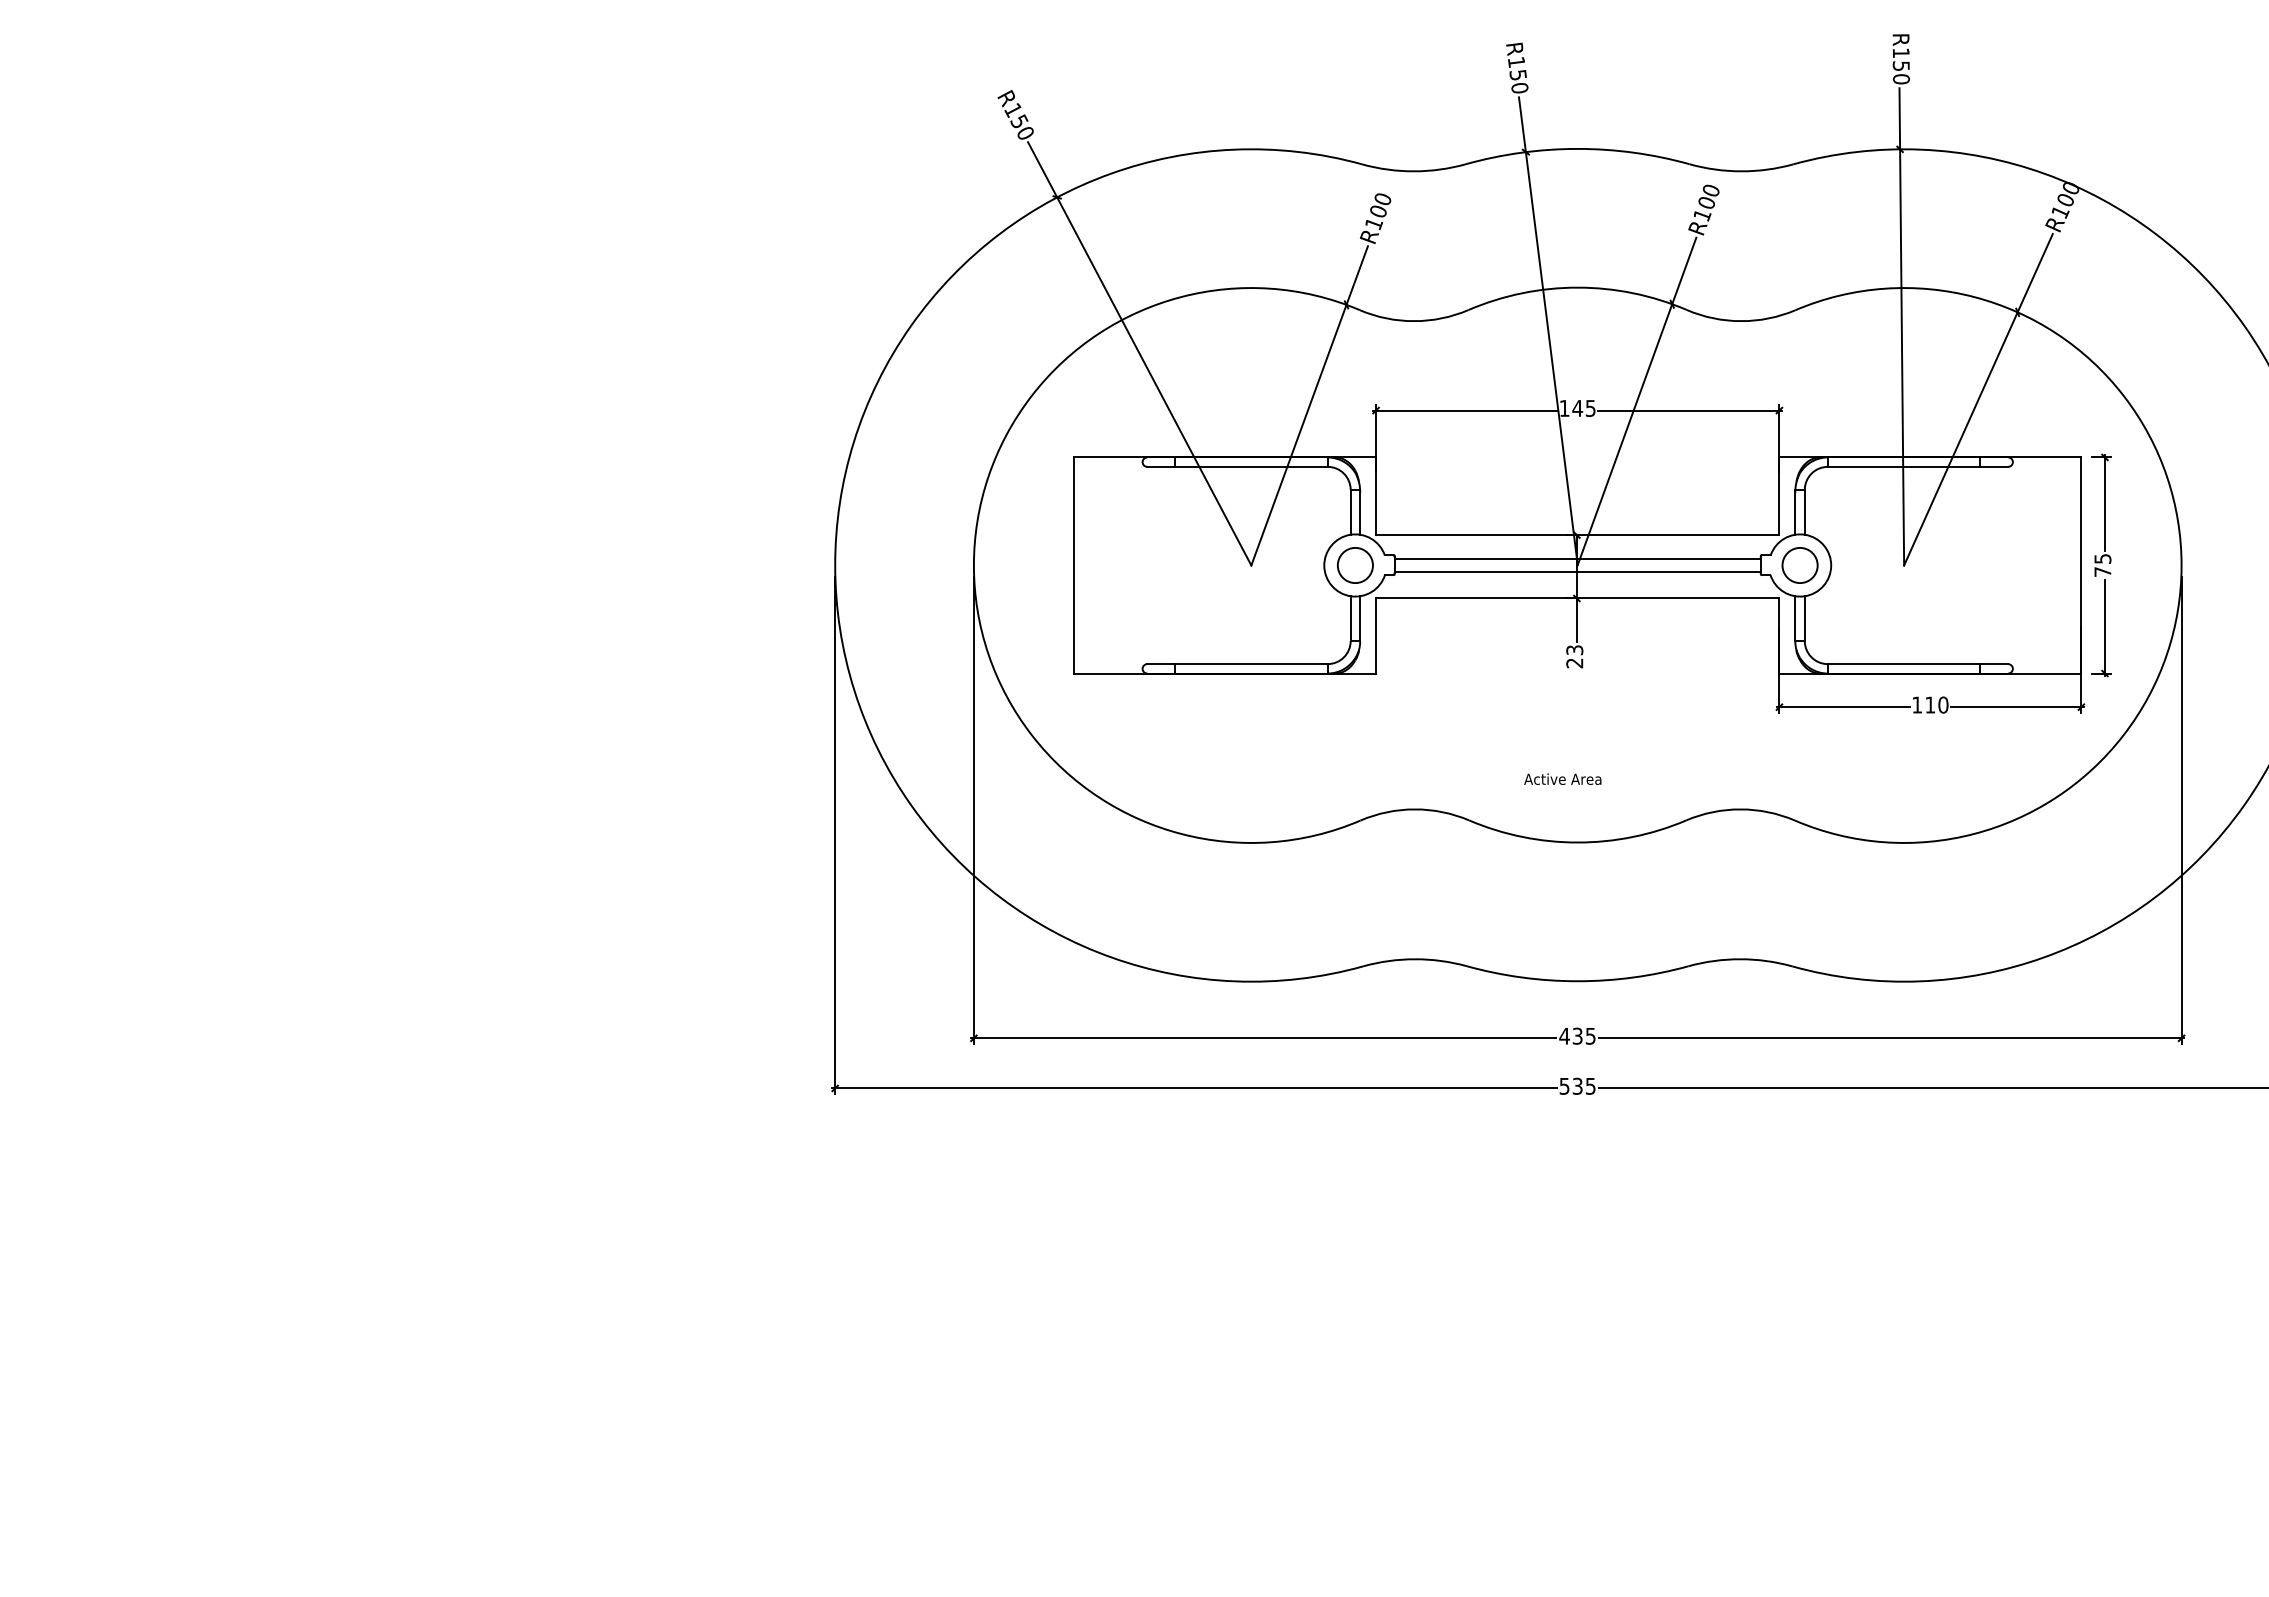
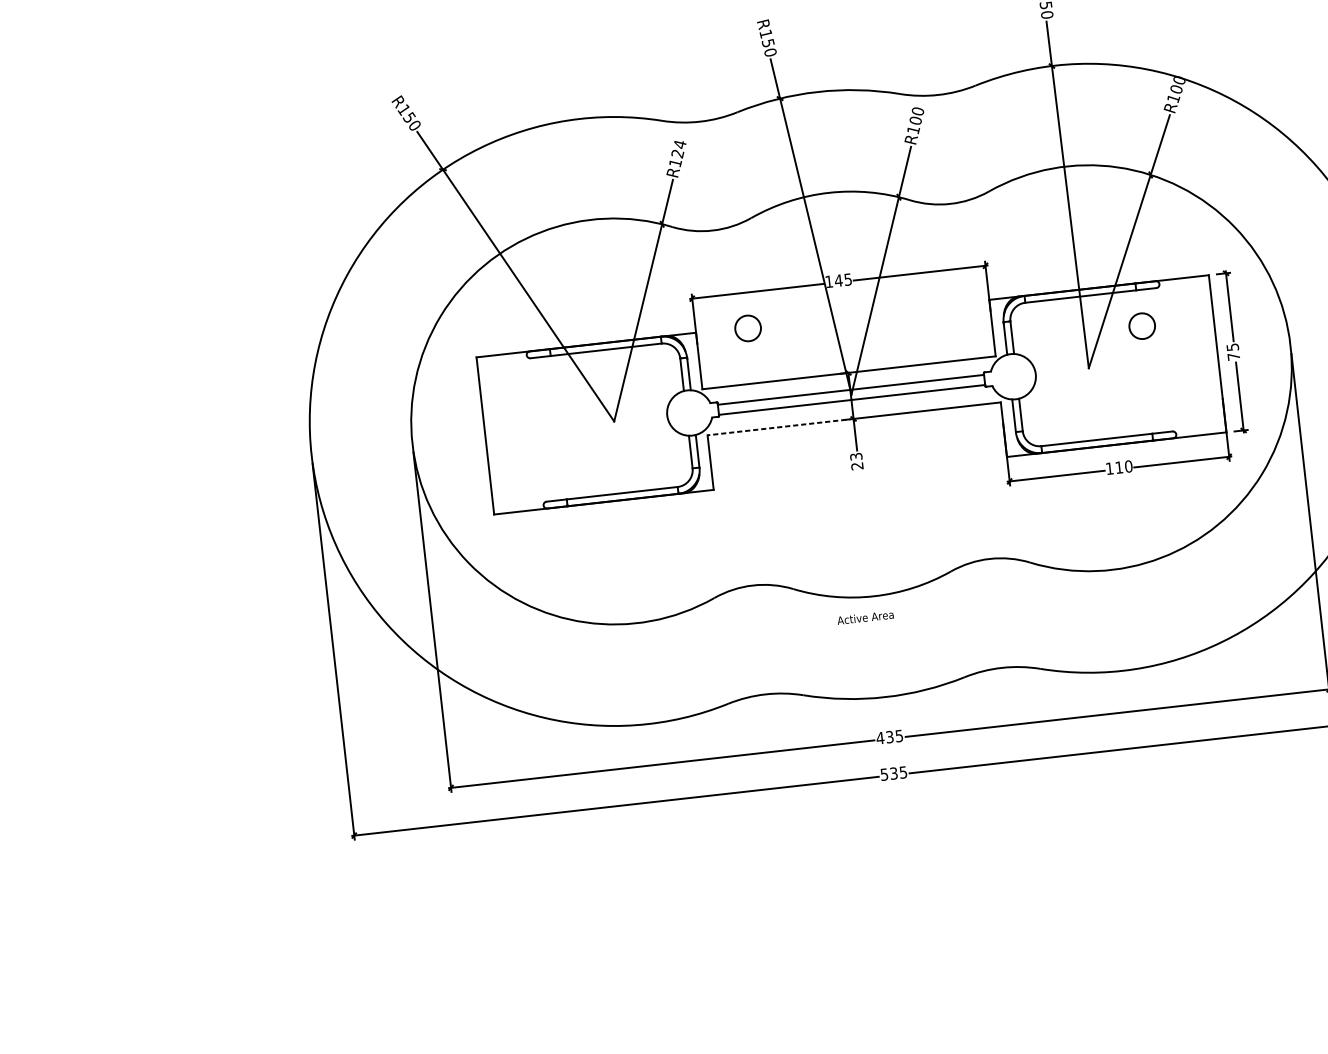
text: (1380, 205) -> (678, 149), R100 -> R124
part: (1355, 565) -> (748, 328), moved
part: (1799, 565) -> (1141, 326), moved
line: (1476, 598) -> (780, 427), solid -> dashed
text: (1562, 778) -> (865, 617), moved

